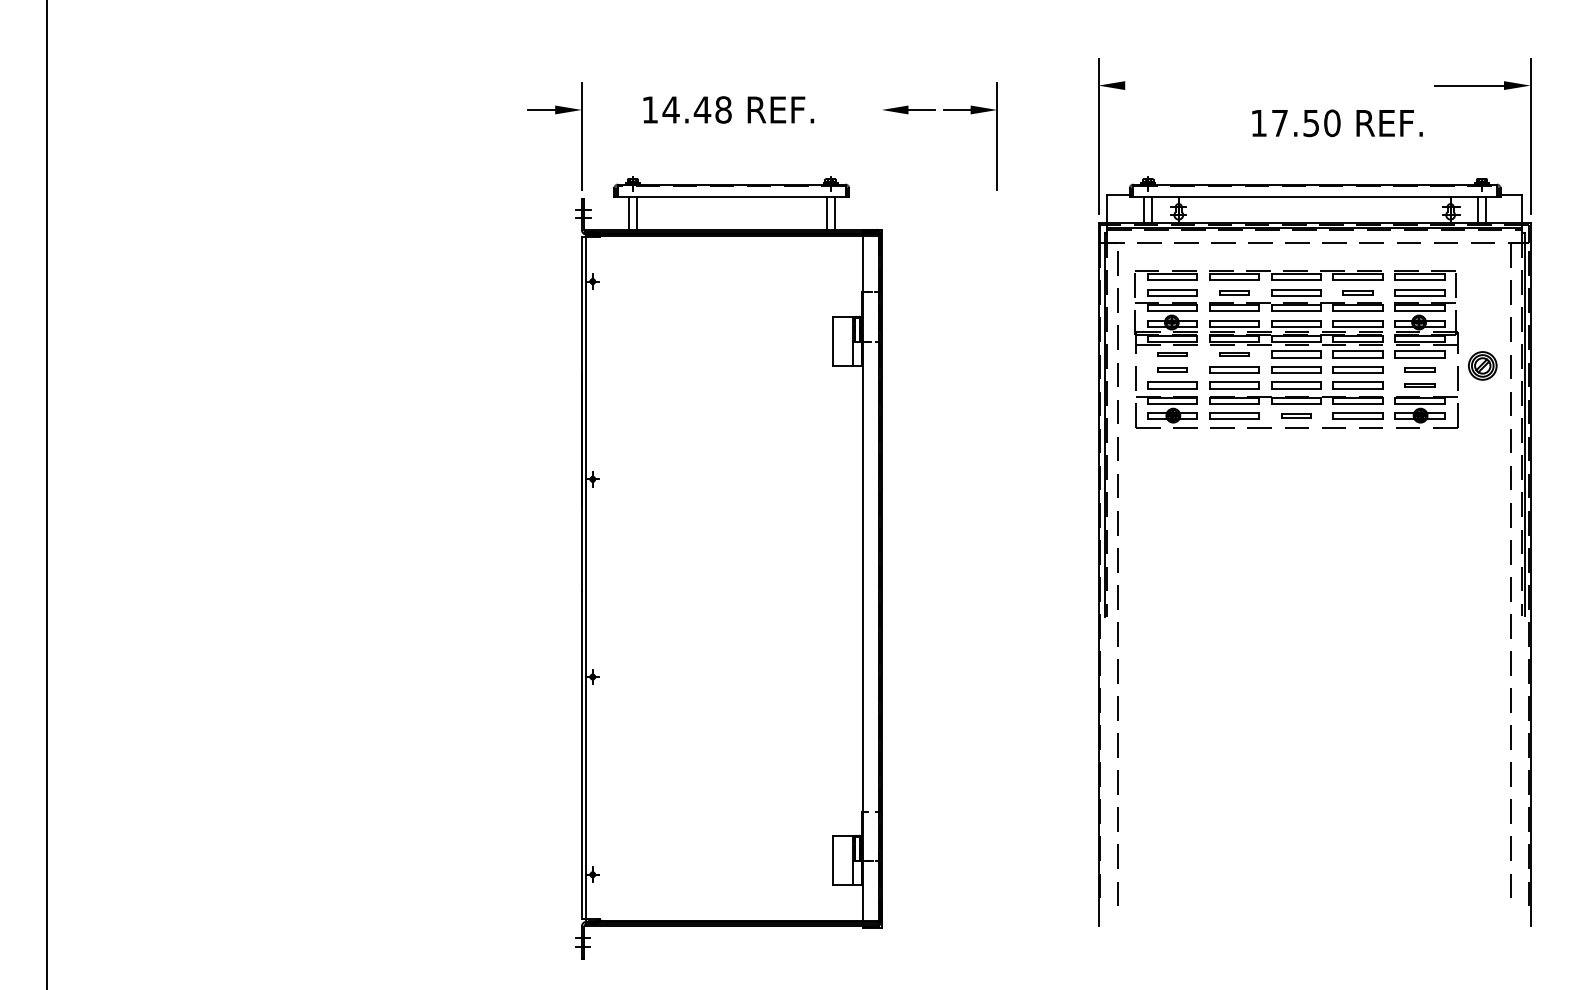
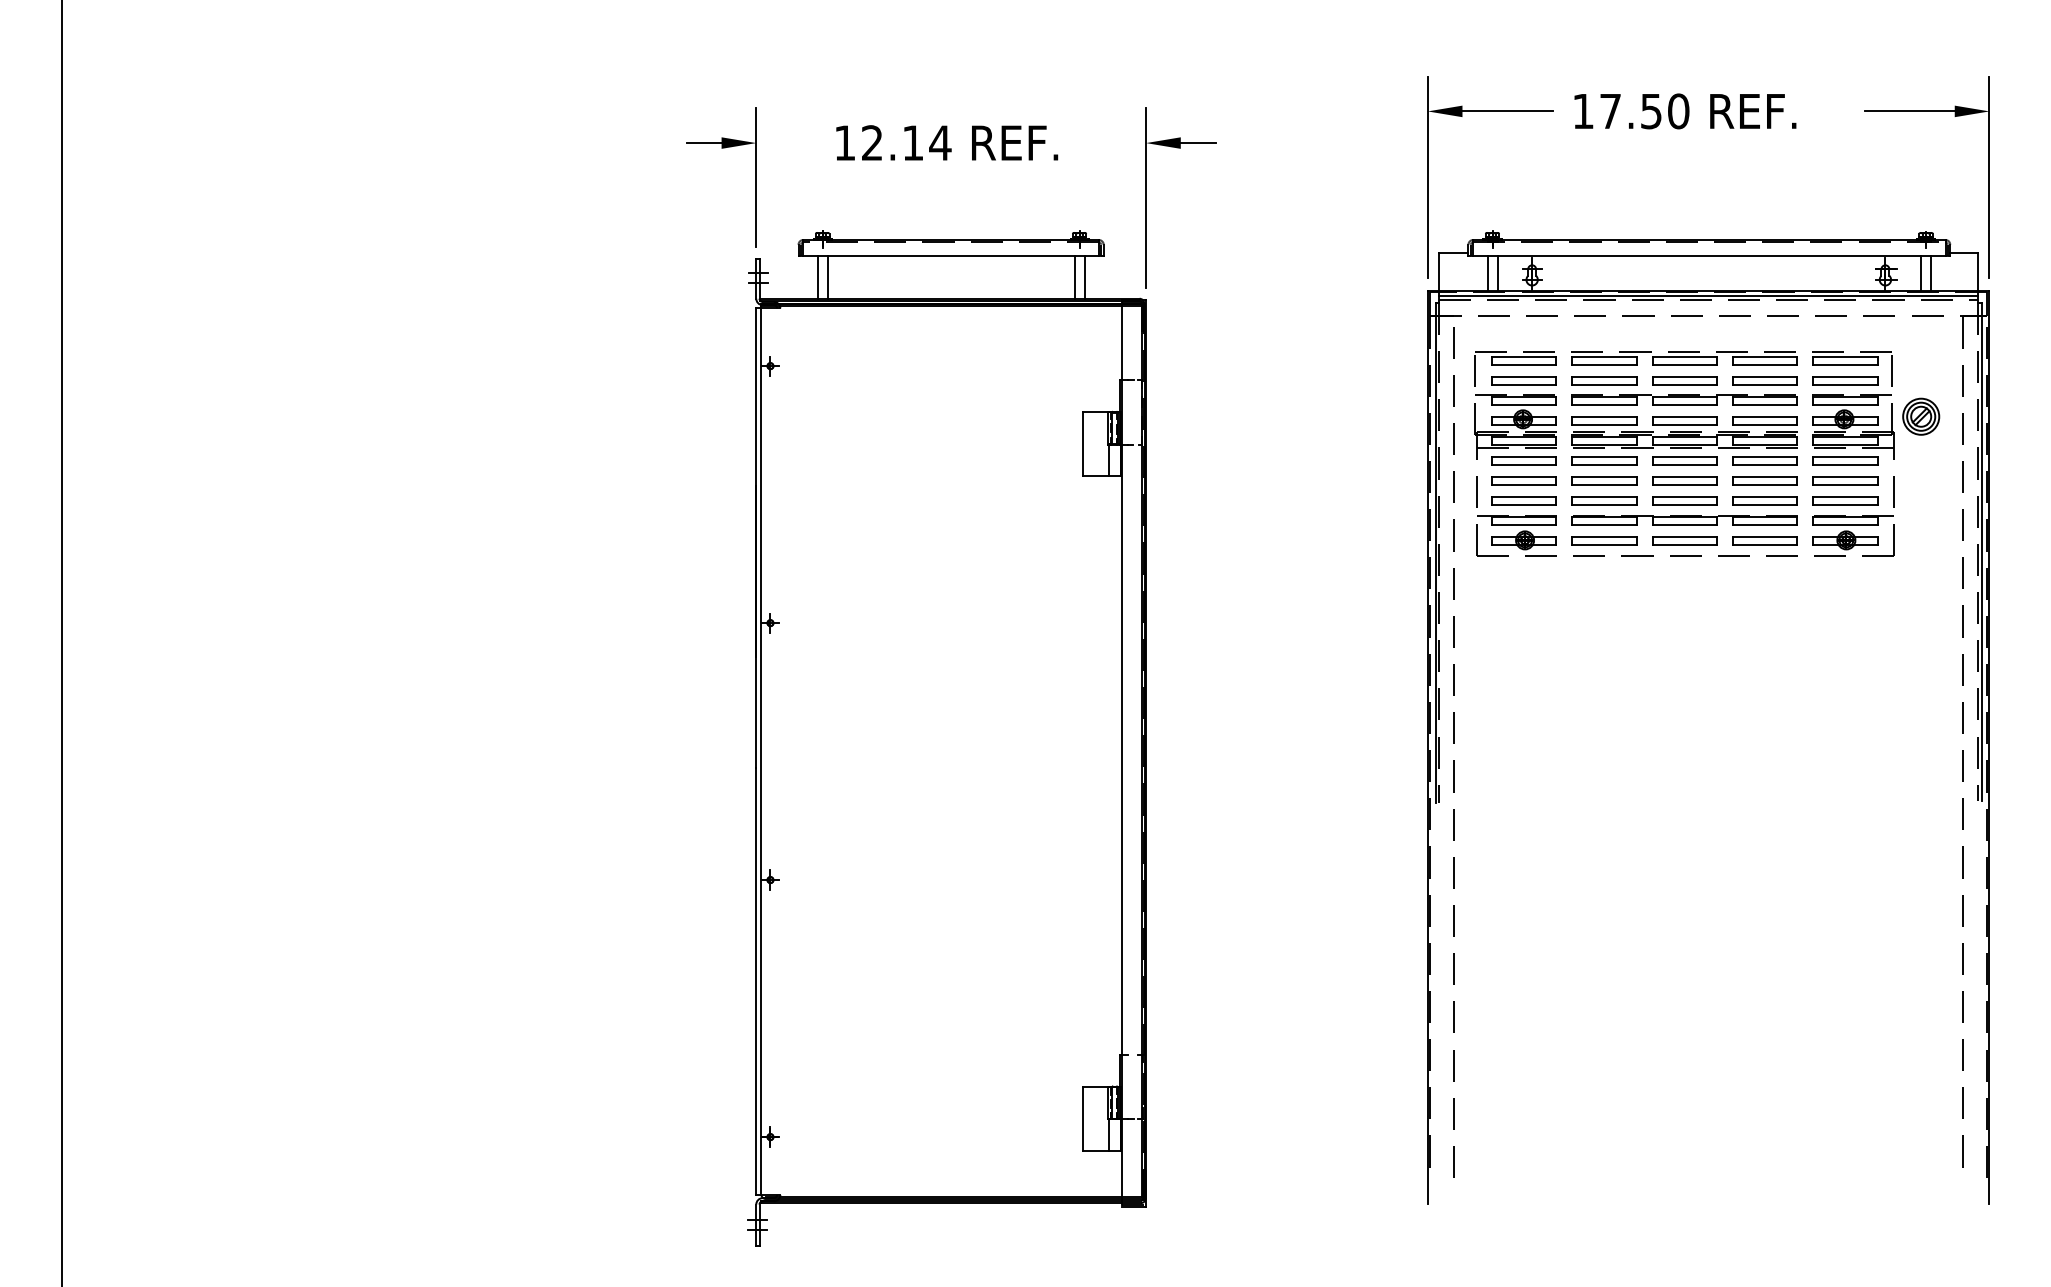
line: (1159, 85) -> (1507, 111), added
text: (697, 109) -> (906, 142), 14.48 -> 12.14
part: (970, 114) -> (1261, 148), removed
text: (1337, 123) -> (1685, 111), moved
line: (882, 151) -> (1146, 197), added
part: (1234, 292) -> (1604, 380), size x1.67
part: (1357, 292) -> (1764, 380), size x1.67
part: (1172, 354) -> (1523, 460), size x1.67
part: (1234, 354) -> (1604, 460), size x1.67
part: (1482, 365) -> (1921, 416), moved
part: (1172, 369) -> (1523, 480), size x1.67
part: (1419, 369) -> (1845, 480), size x1.67
part: (1419, 384) -> (1845, 500), size x1.67
part: (1296, 415) -> (1684, 540), size x1.67

